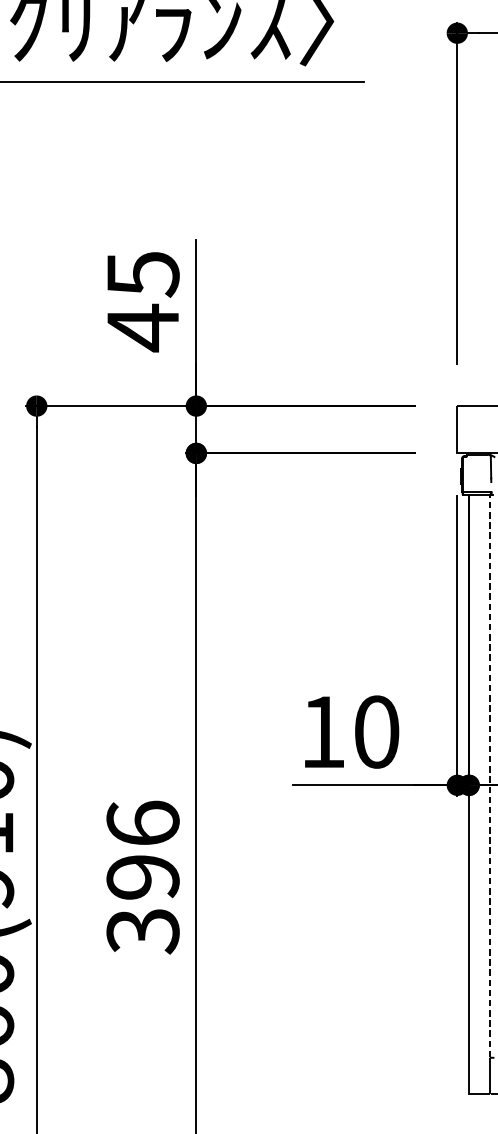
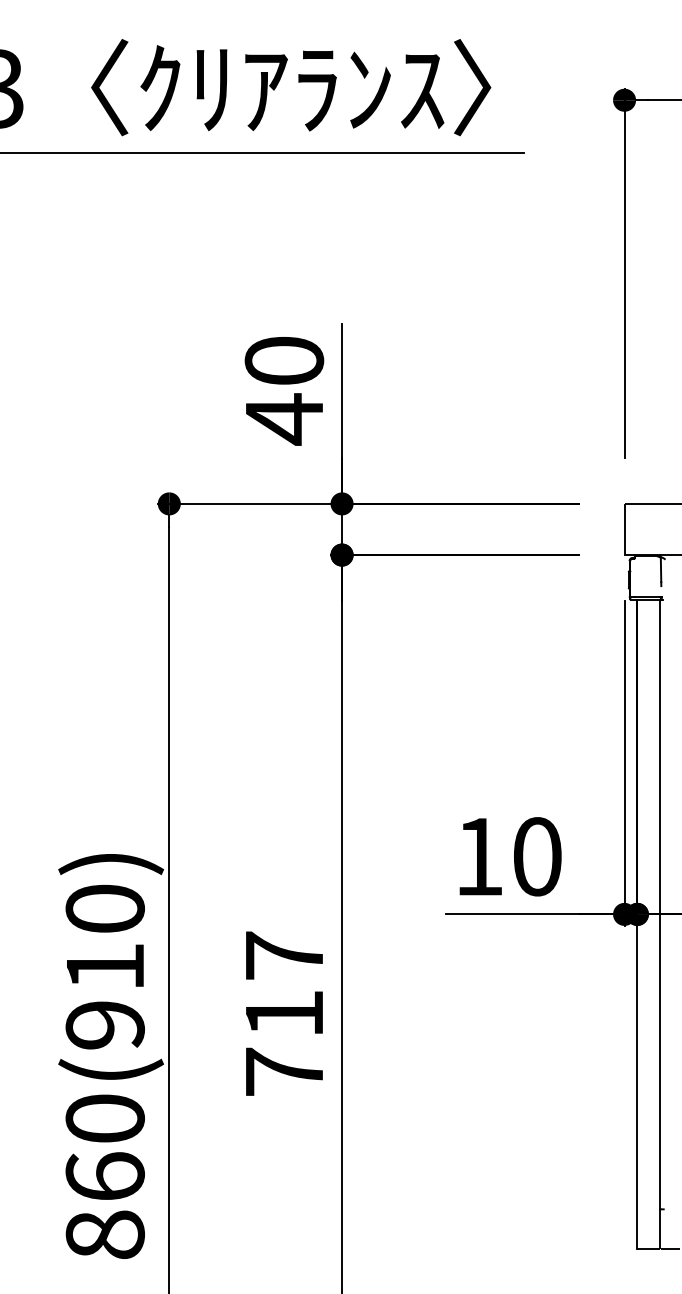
text: (143, 274) -> (284, 361), 45 -> 40
line: (490, 775) -> (660, 903), dashed -> solid
text: (143, 877) -> (284, 1014), 396 -> 717

